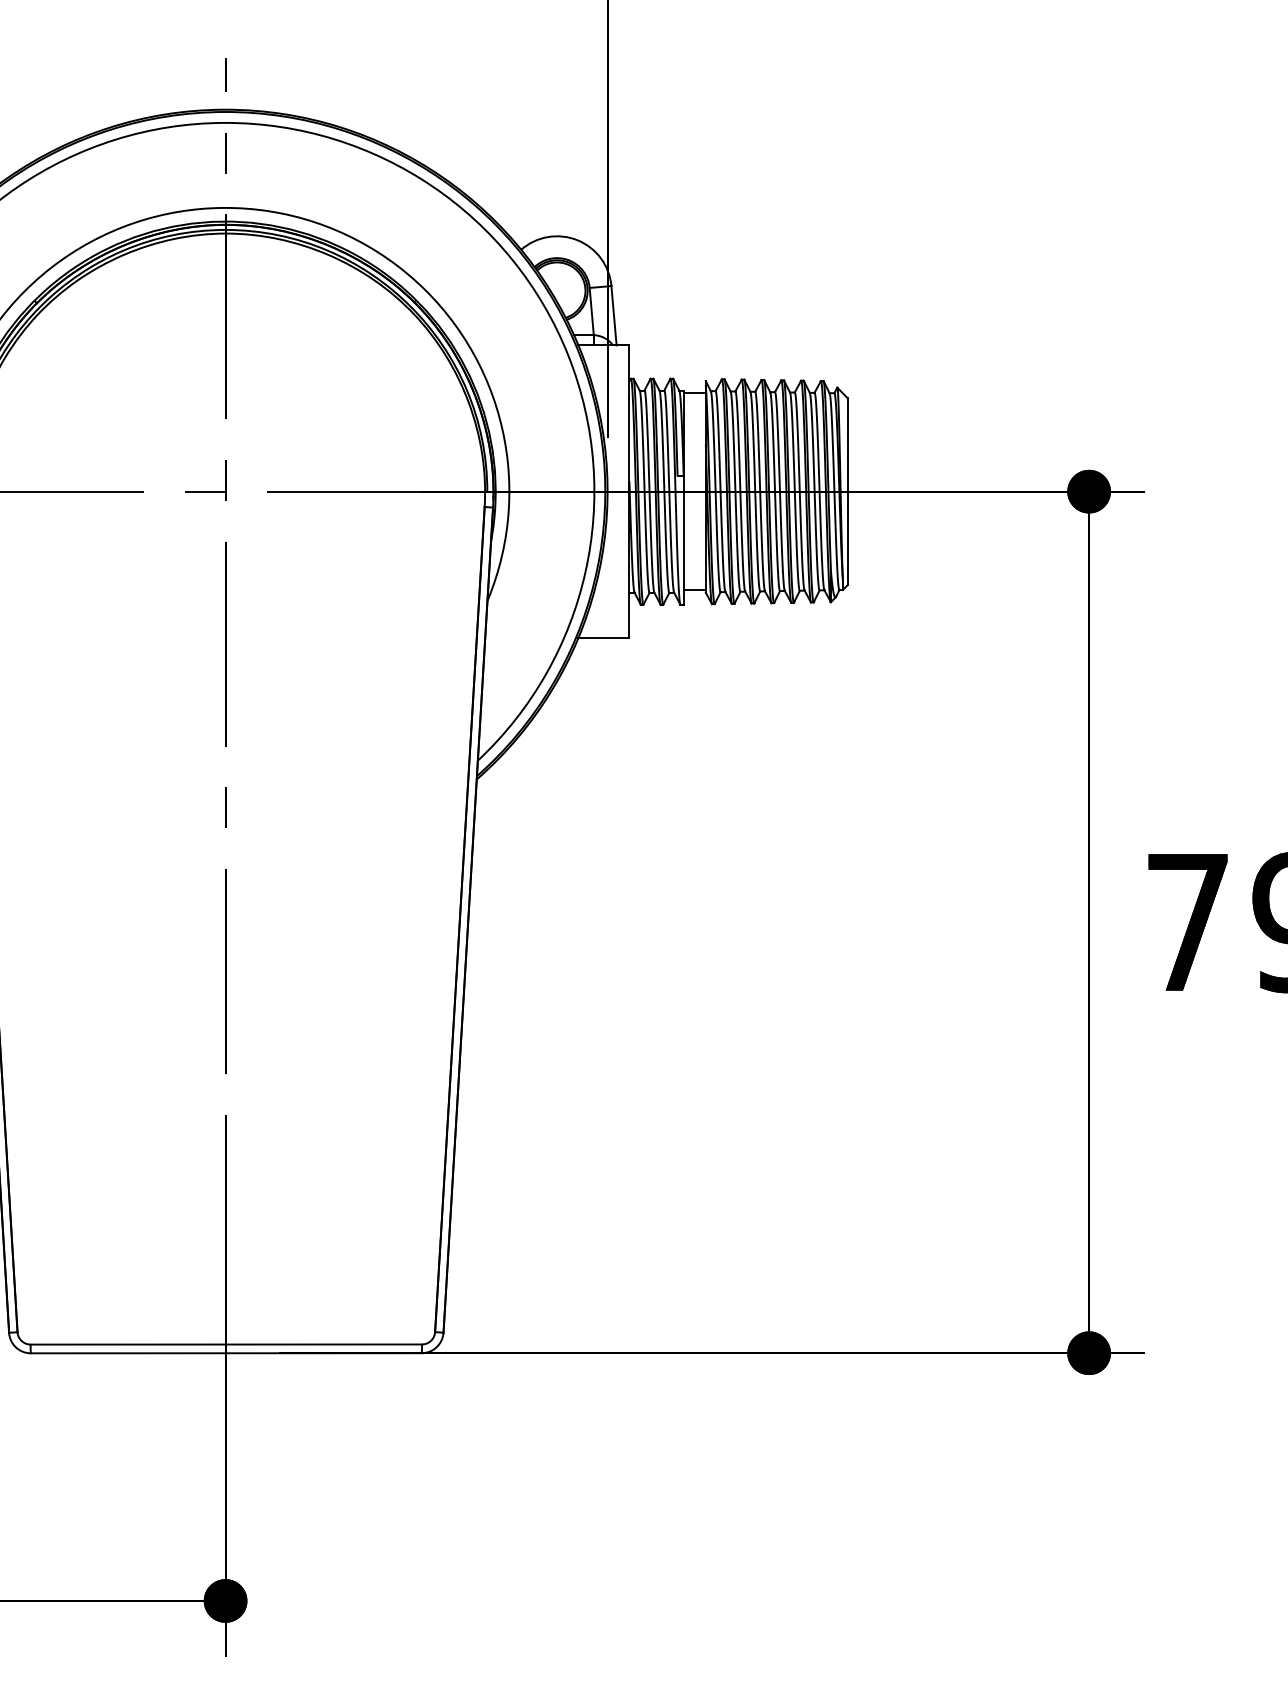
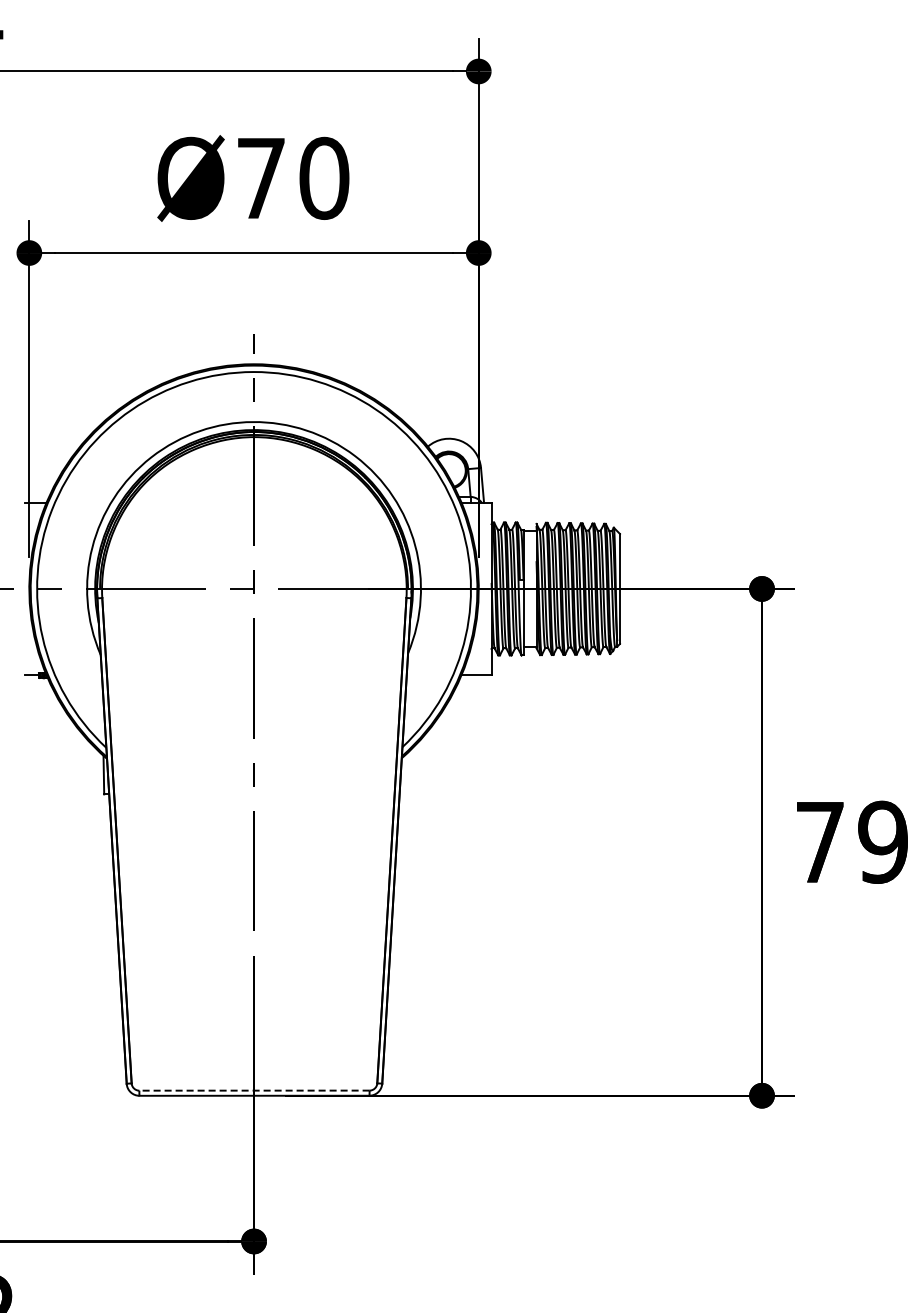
line: (226, 1344) -> (254, 1090), solid -> dashed

